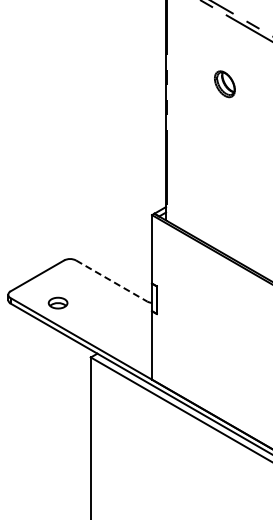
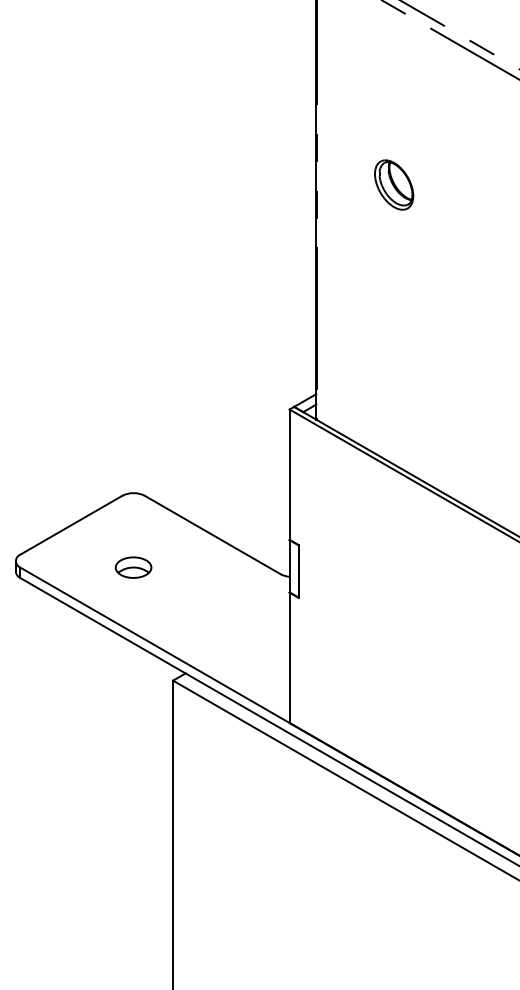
part: (224, 84) -> (393, 185), moved
line: (112, 281) -> (214, 535), dashed -> solid
part: (57, 302) -> (132, 566), moved

